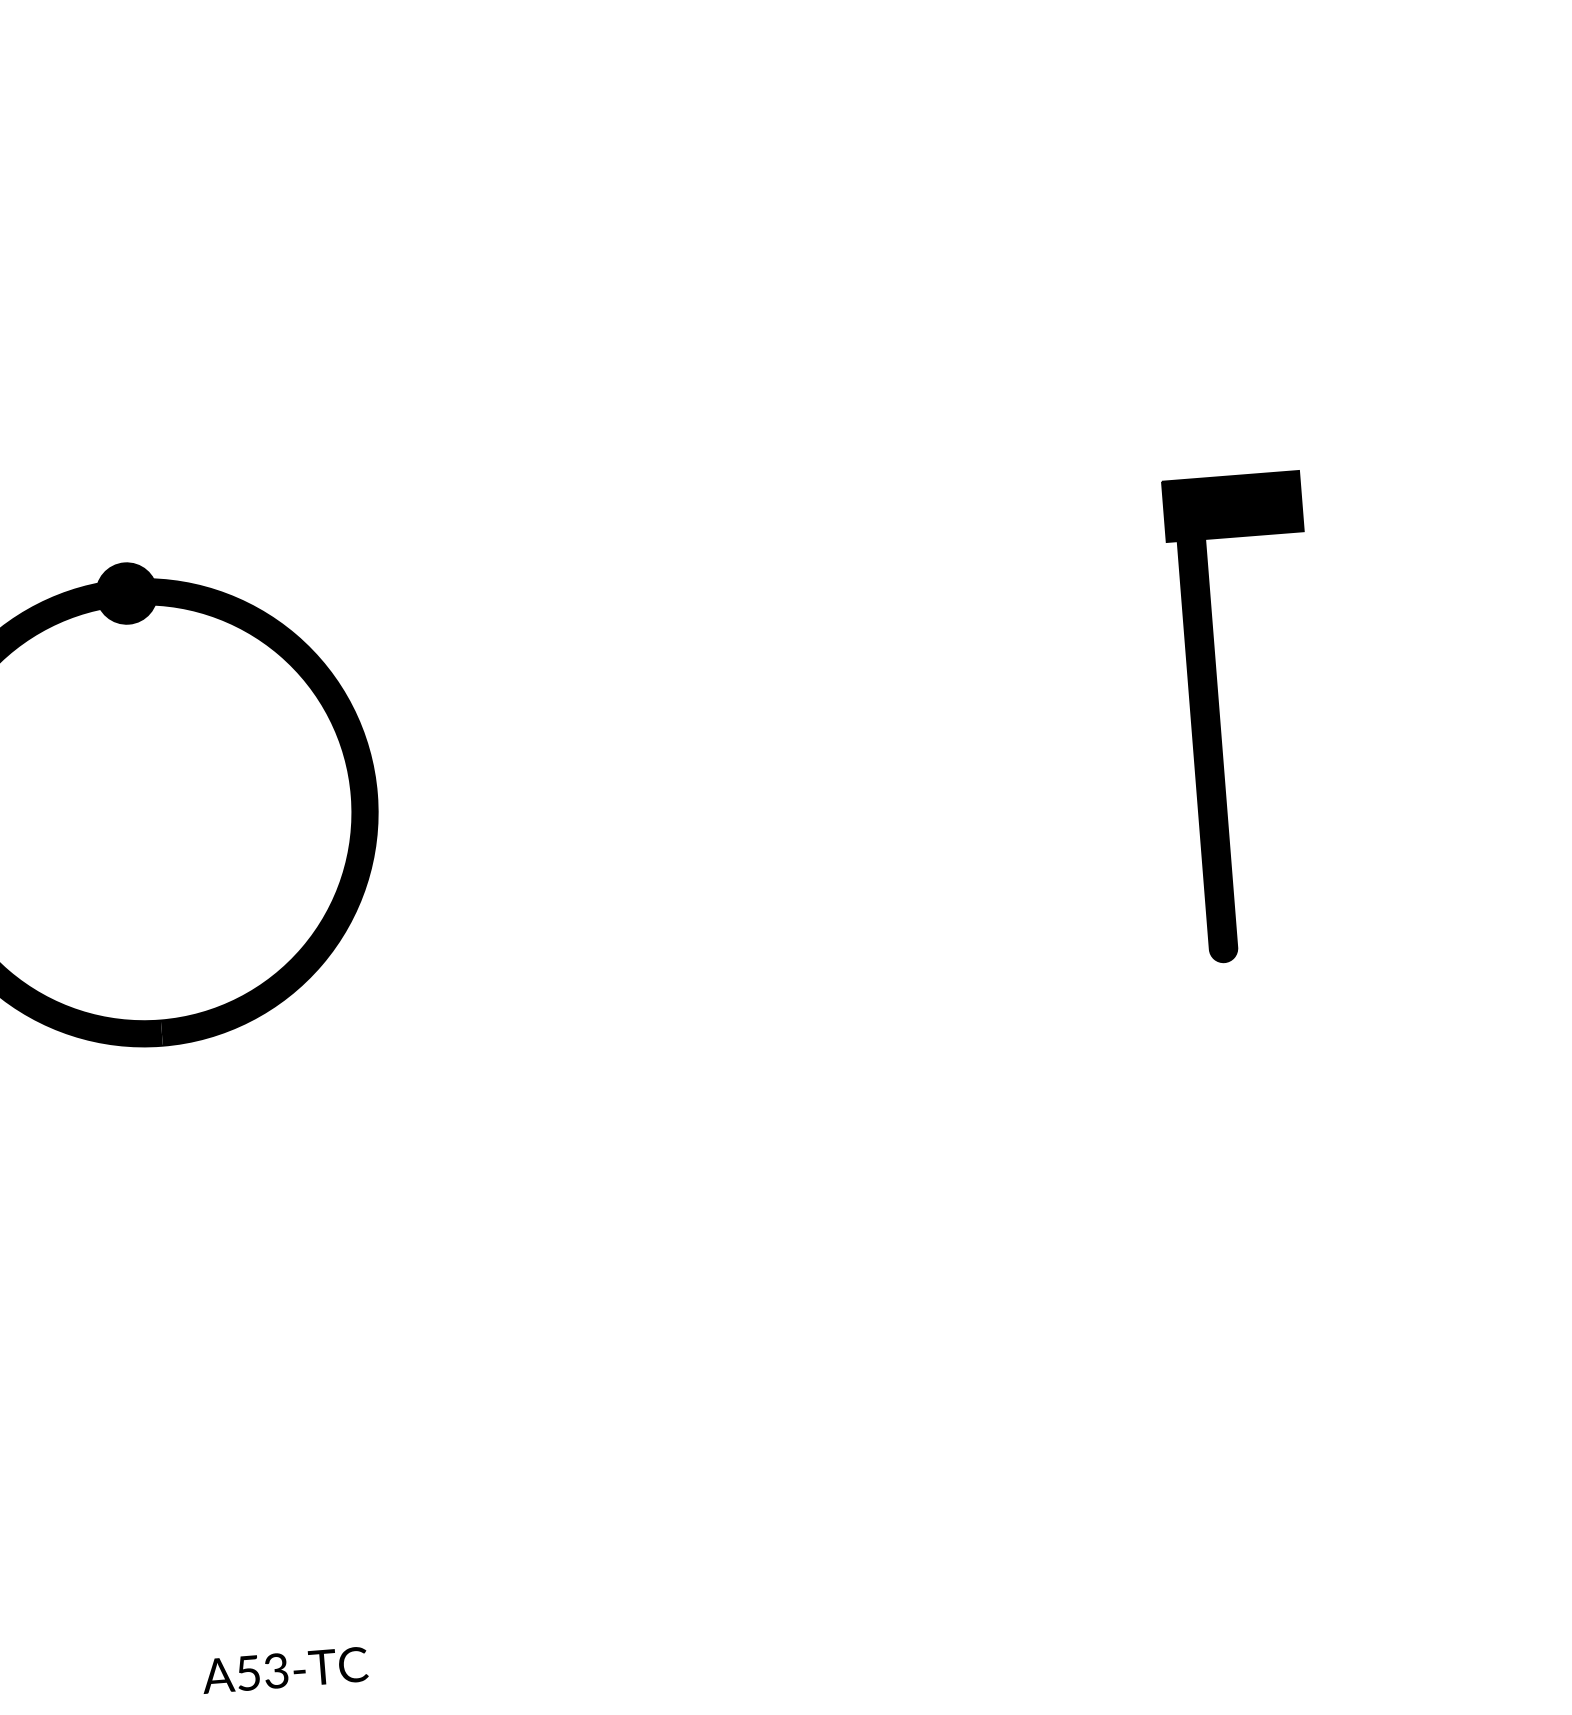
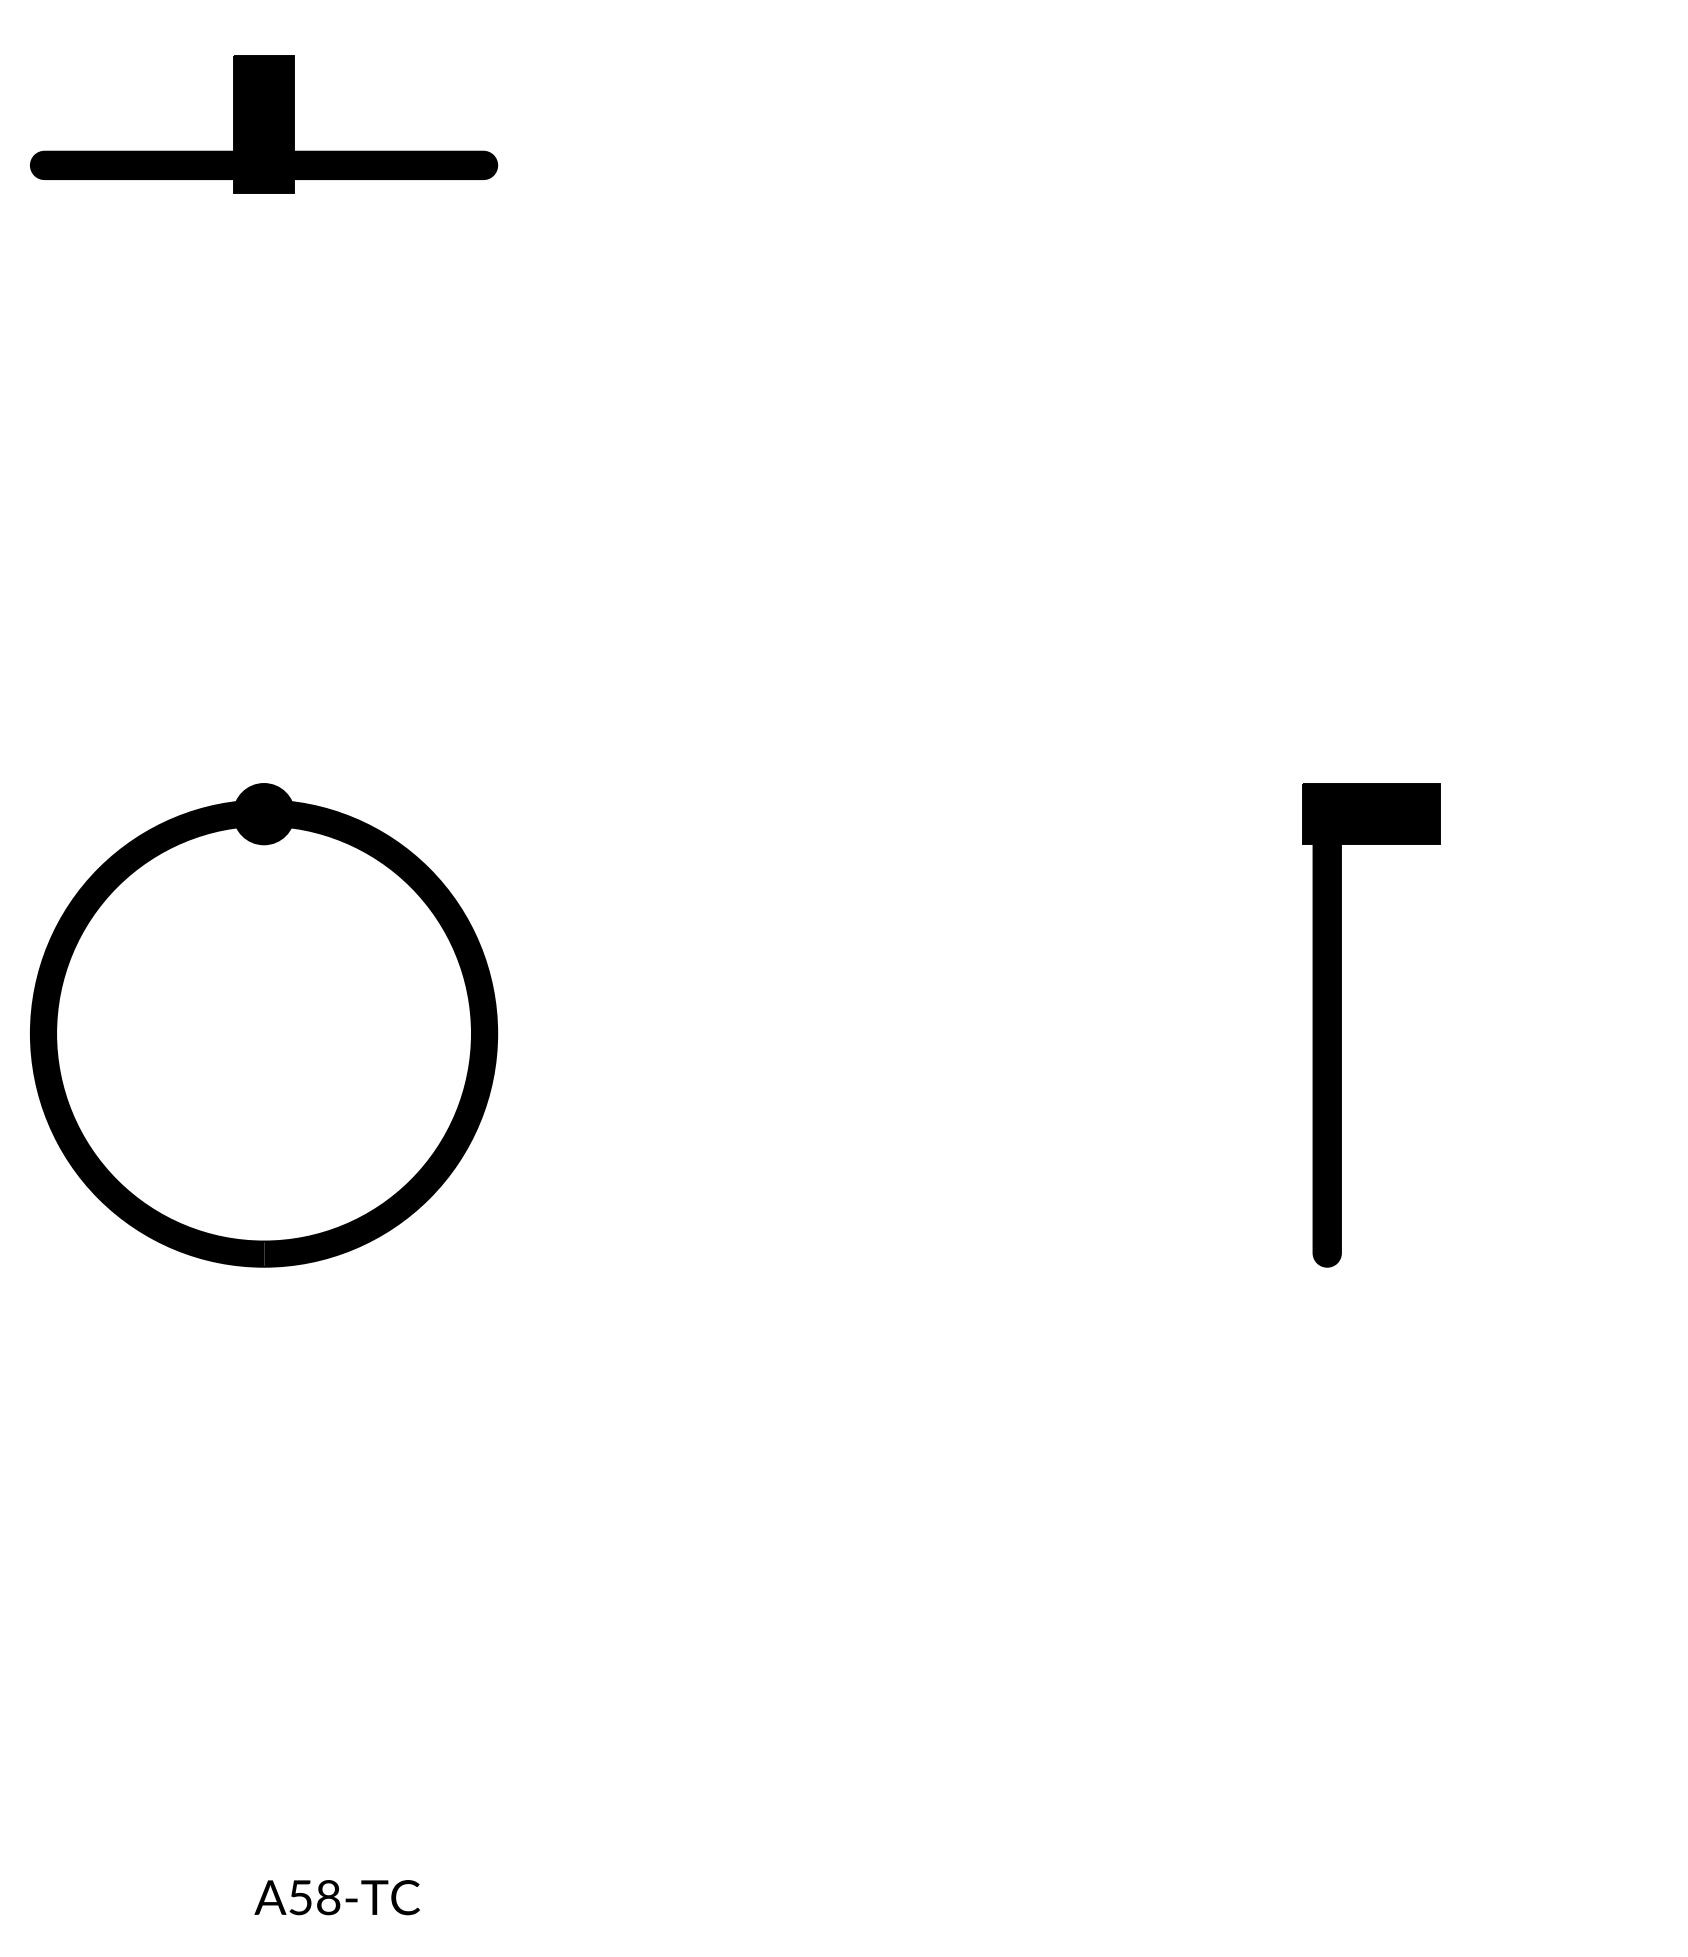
text: (276, 1670) -> (328, 1897), A53-TC -> A58-TC

